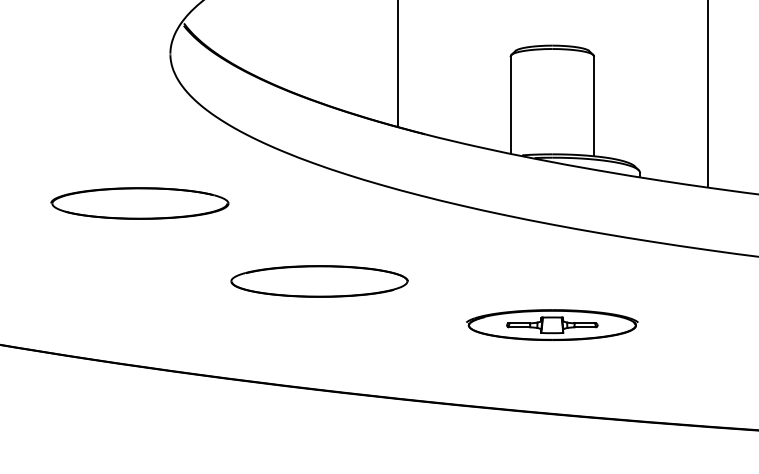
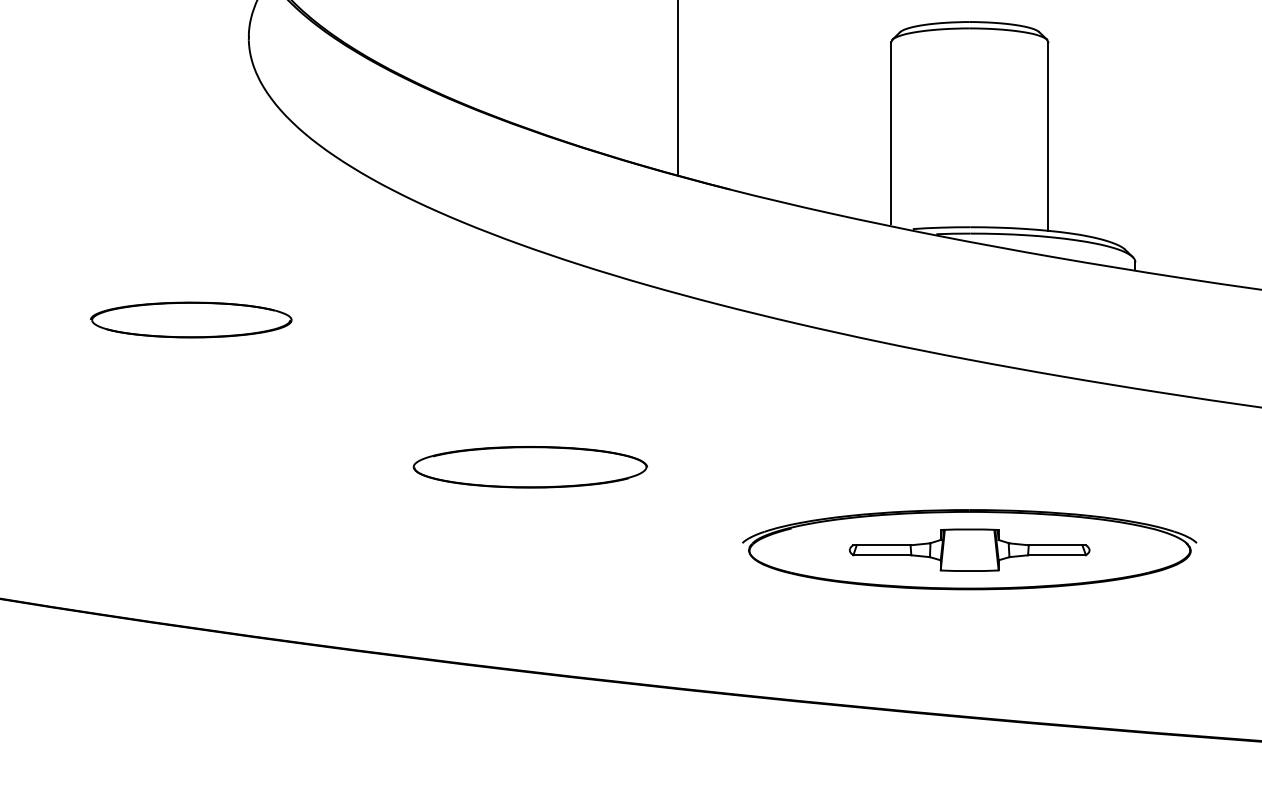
part: (139, 203) -> (190, 320), size x0.6
part: (319, 281) -> (530, 467), size x0.7
part: (552, 324) -> (970, 548), size x1.4

